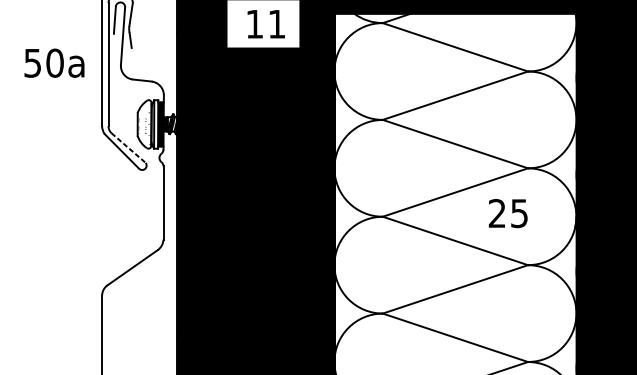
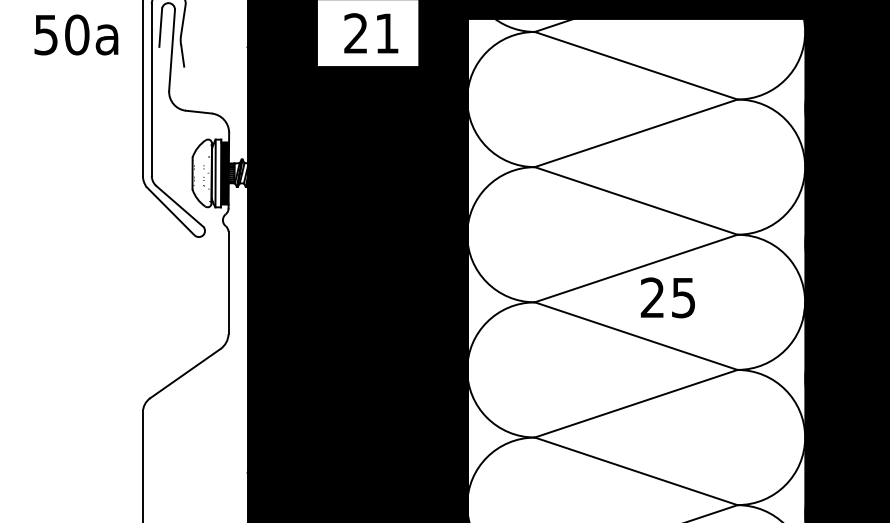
text: (254, 24) -> (355, 33), 11 -> 21
text: (54, 62) -> (76, 34), moved
line: (128, 148) -> (179, 206), dashed -> solid
text: (507, 213) -> (667, 297), moved

